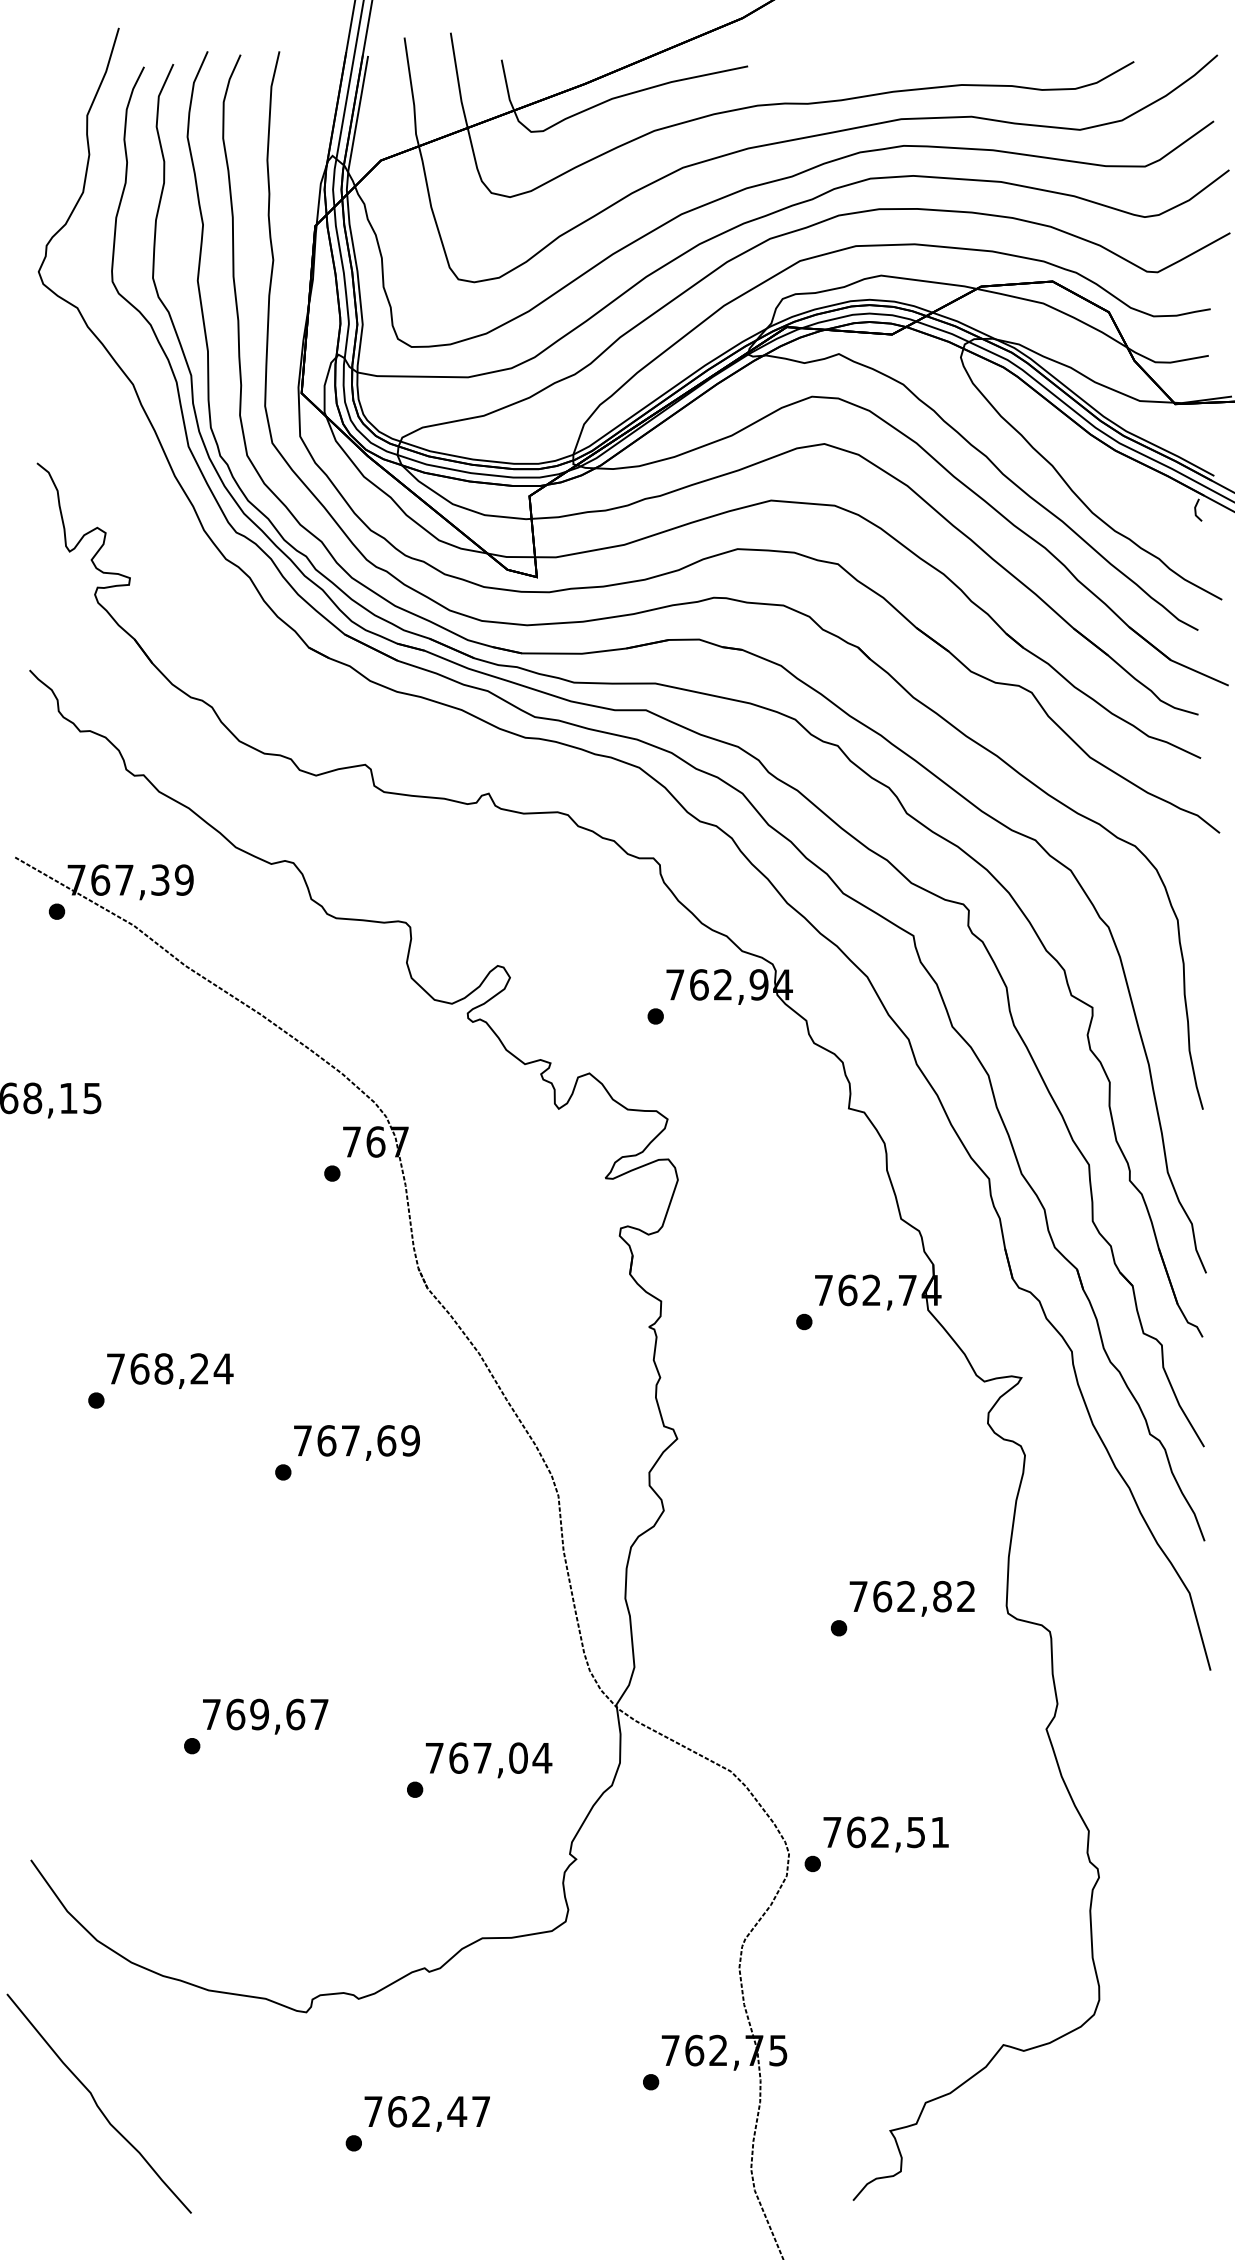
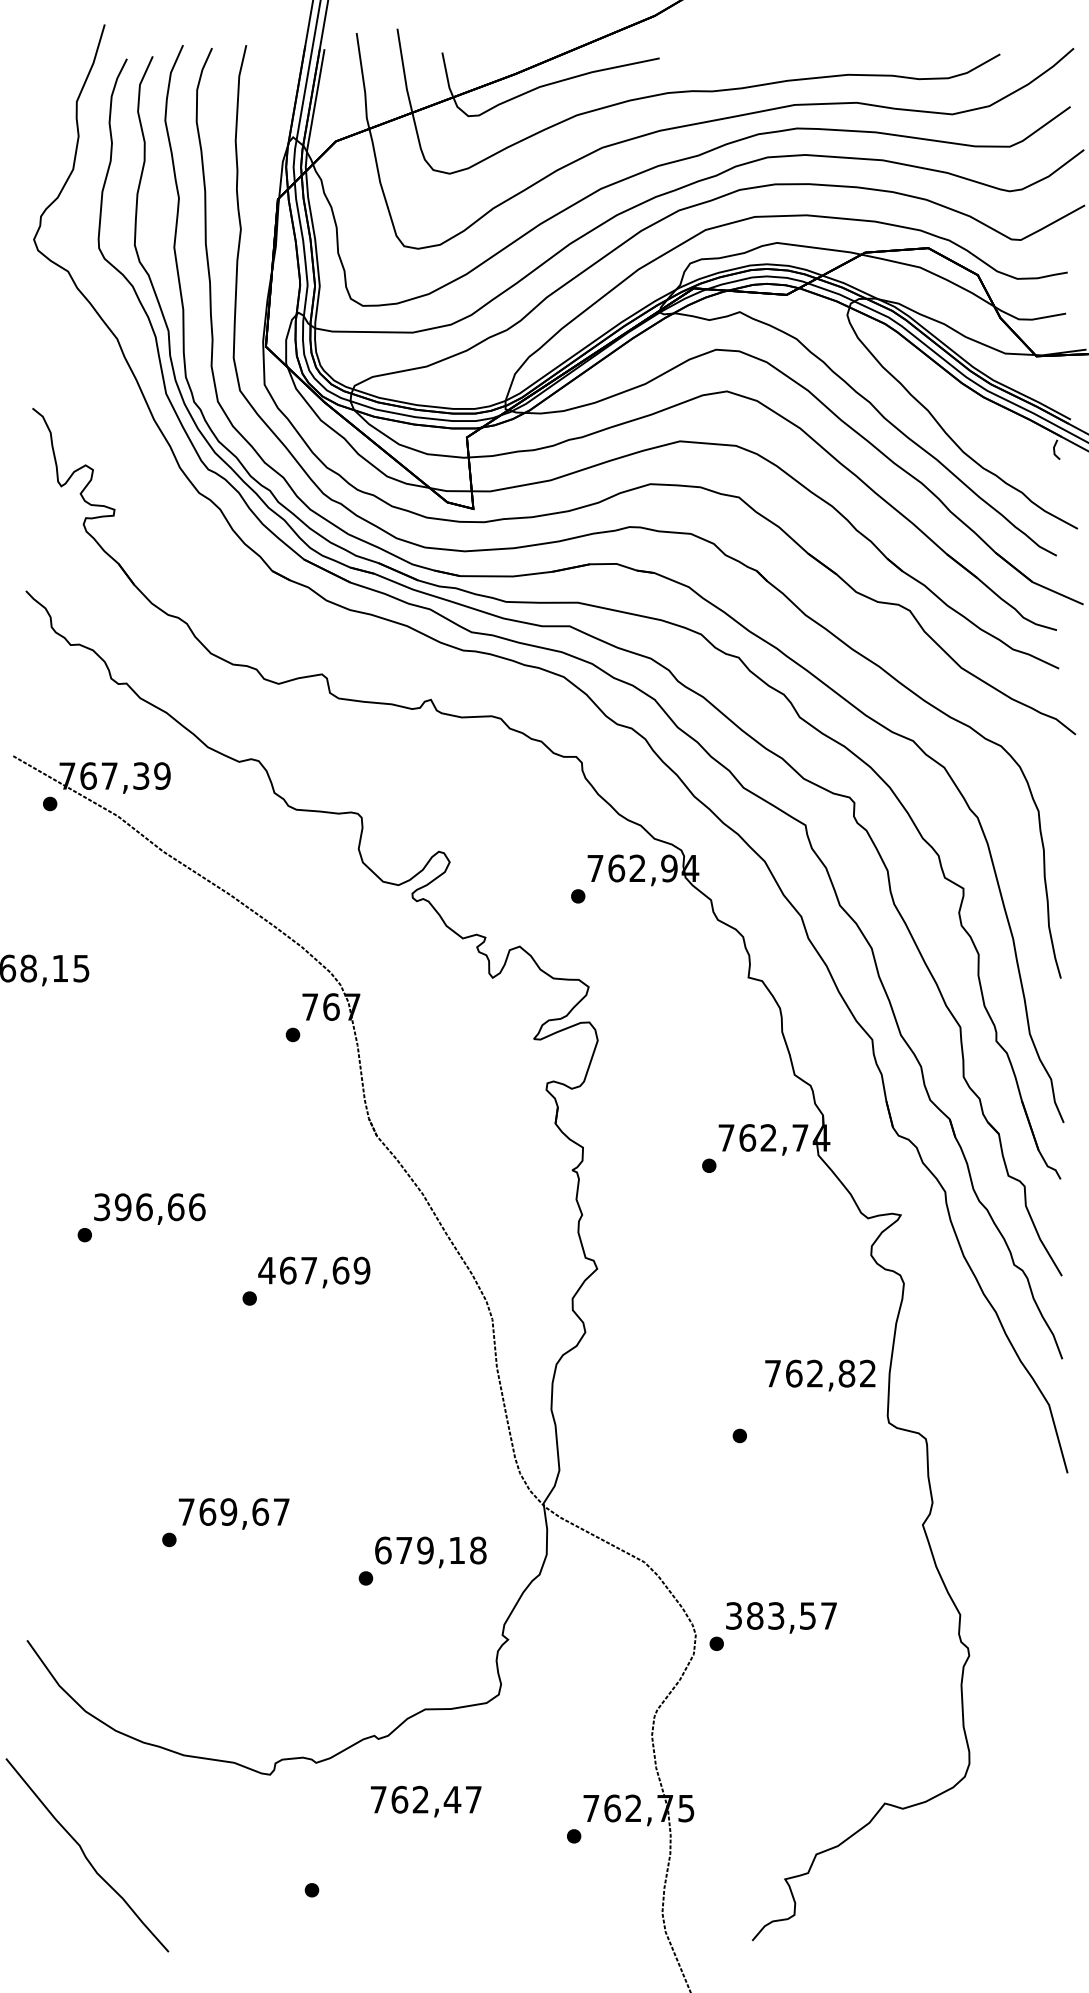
text: (170, 1368) -> (150, 1206), 768,24 -> 396,66
text: (302, 1440) -> (266, 1270), 767,69 -> 467,69
text: (911, 1598) -> (819, 1375), moved
text: (488, 1757) -> (430, 1549), 767,04 -> 679,18
text: (885, 1832) -> (780, 1616), 762,51 -> 383,57
text: (426, 2113) -> (425, 1801), moved

